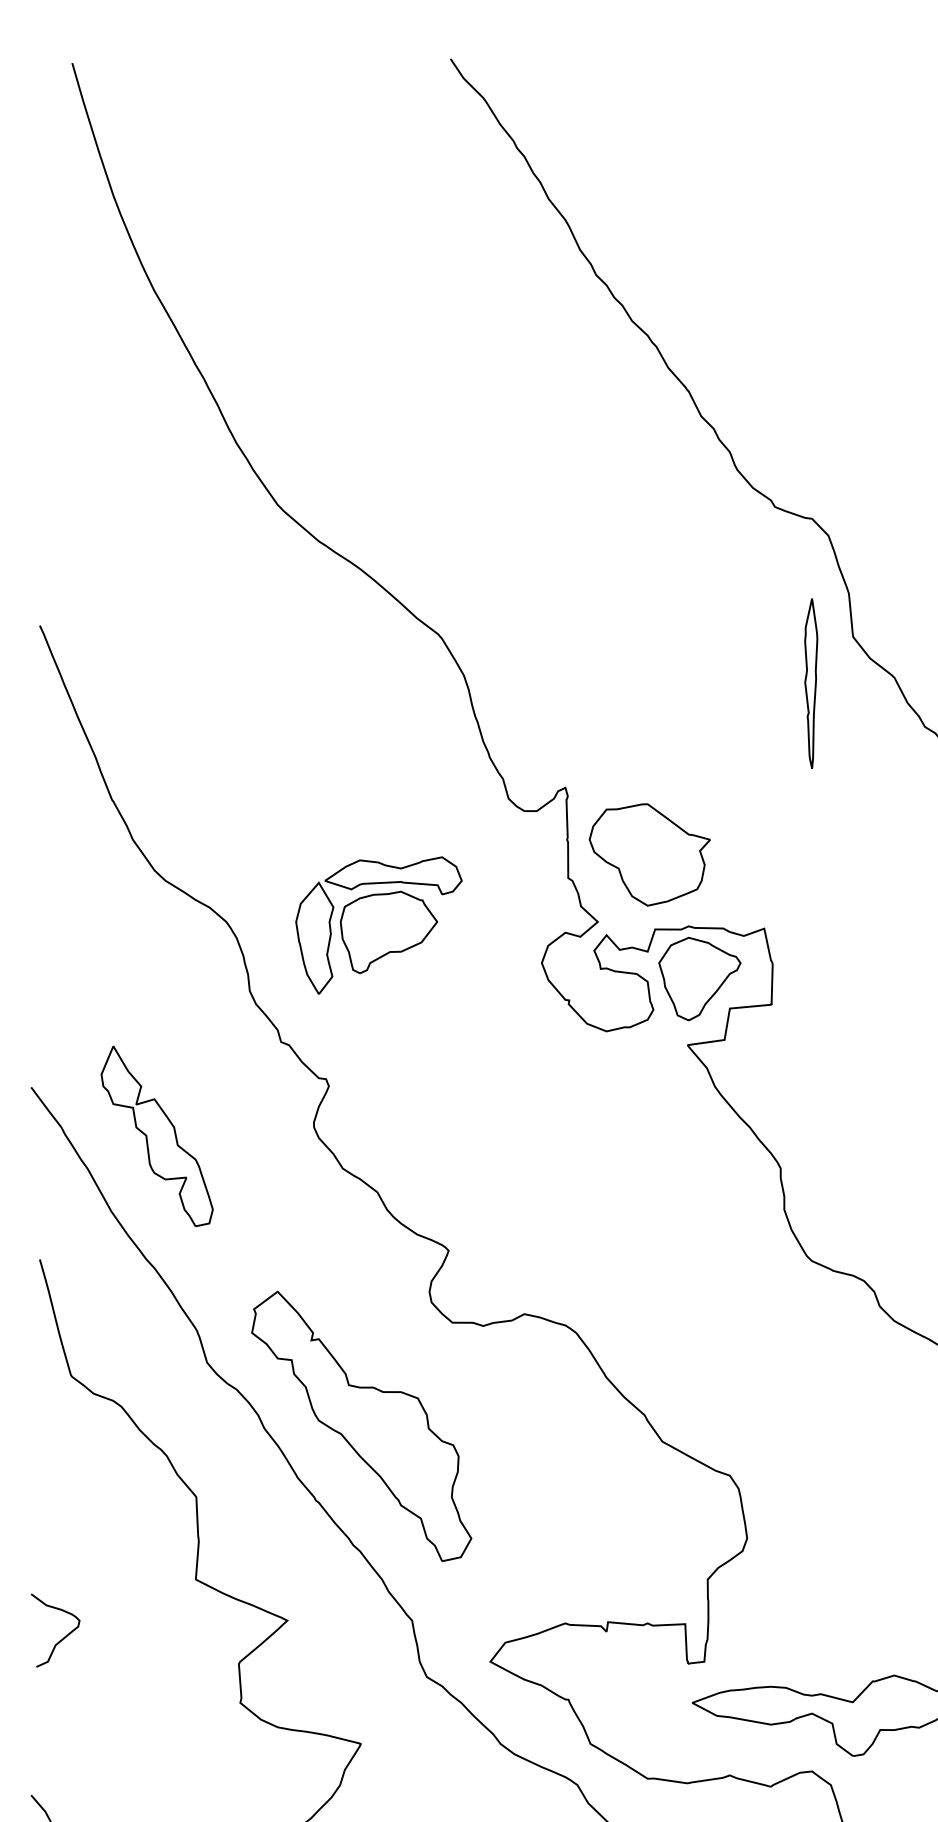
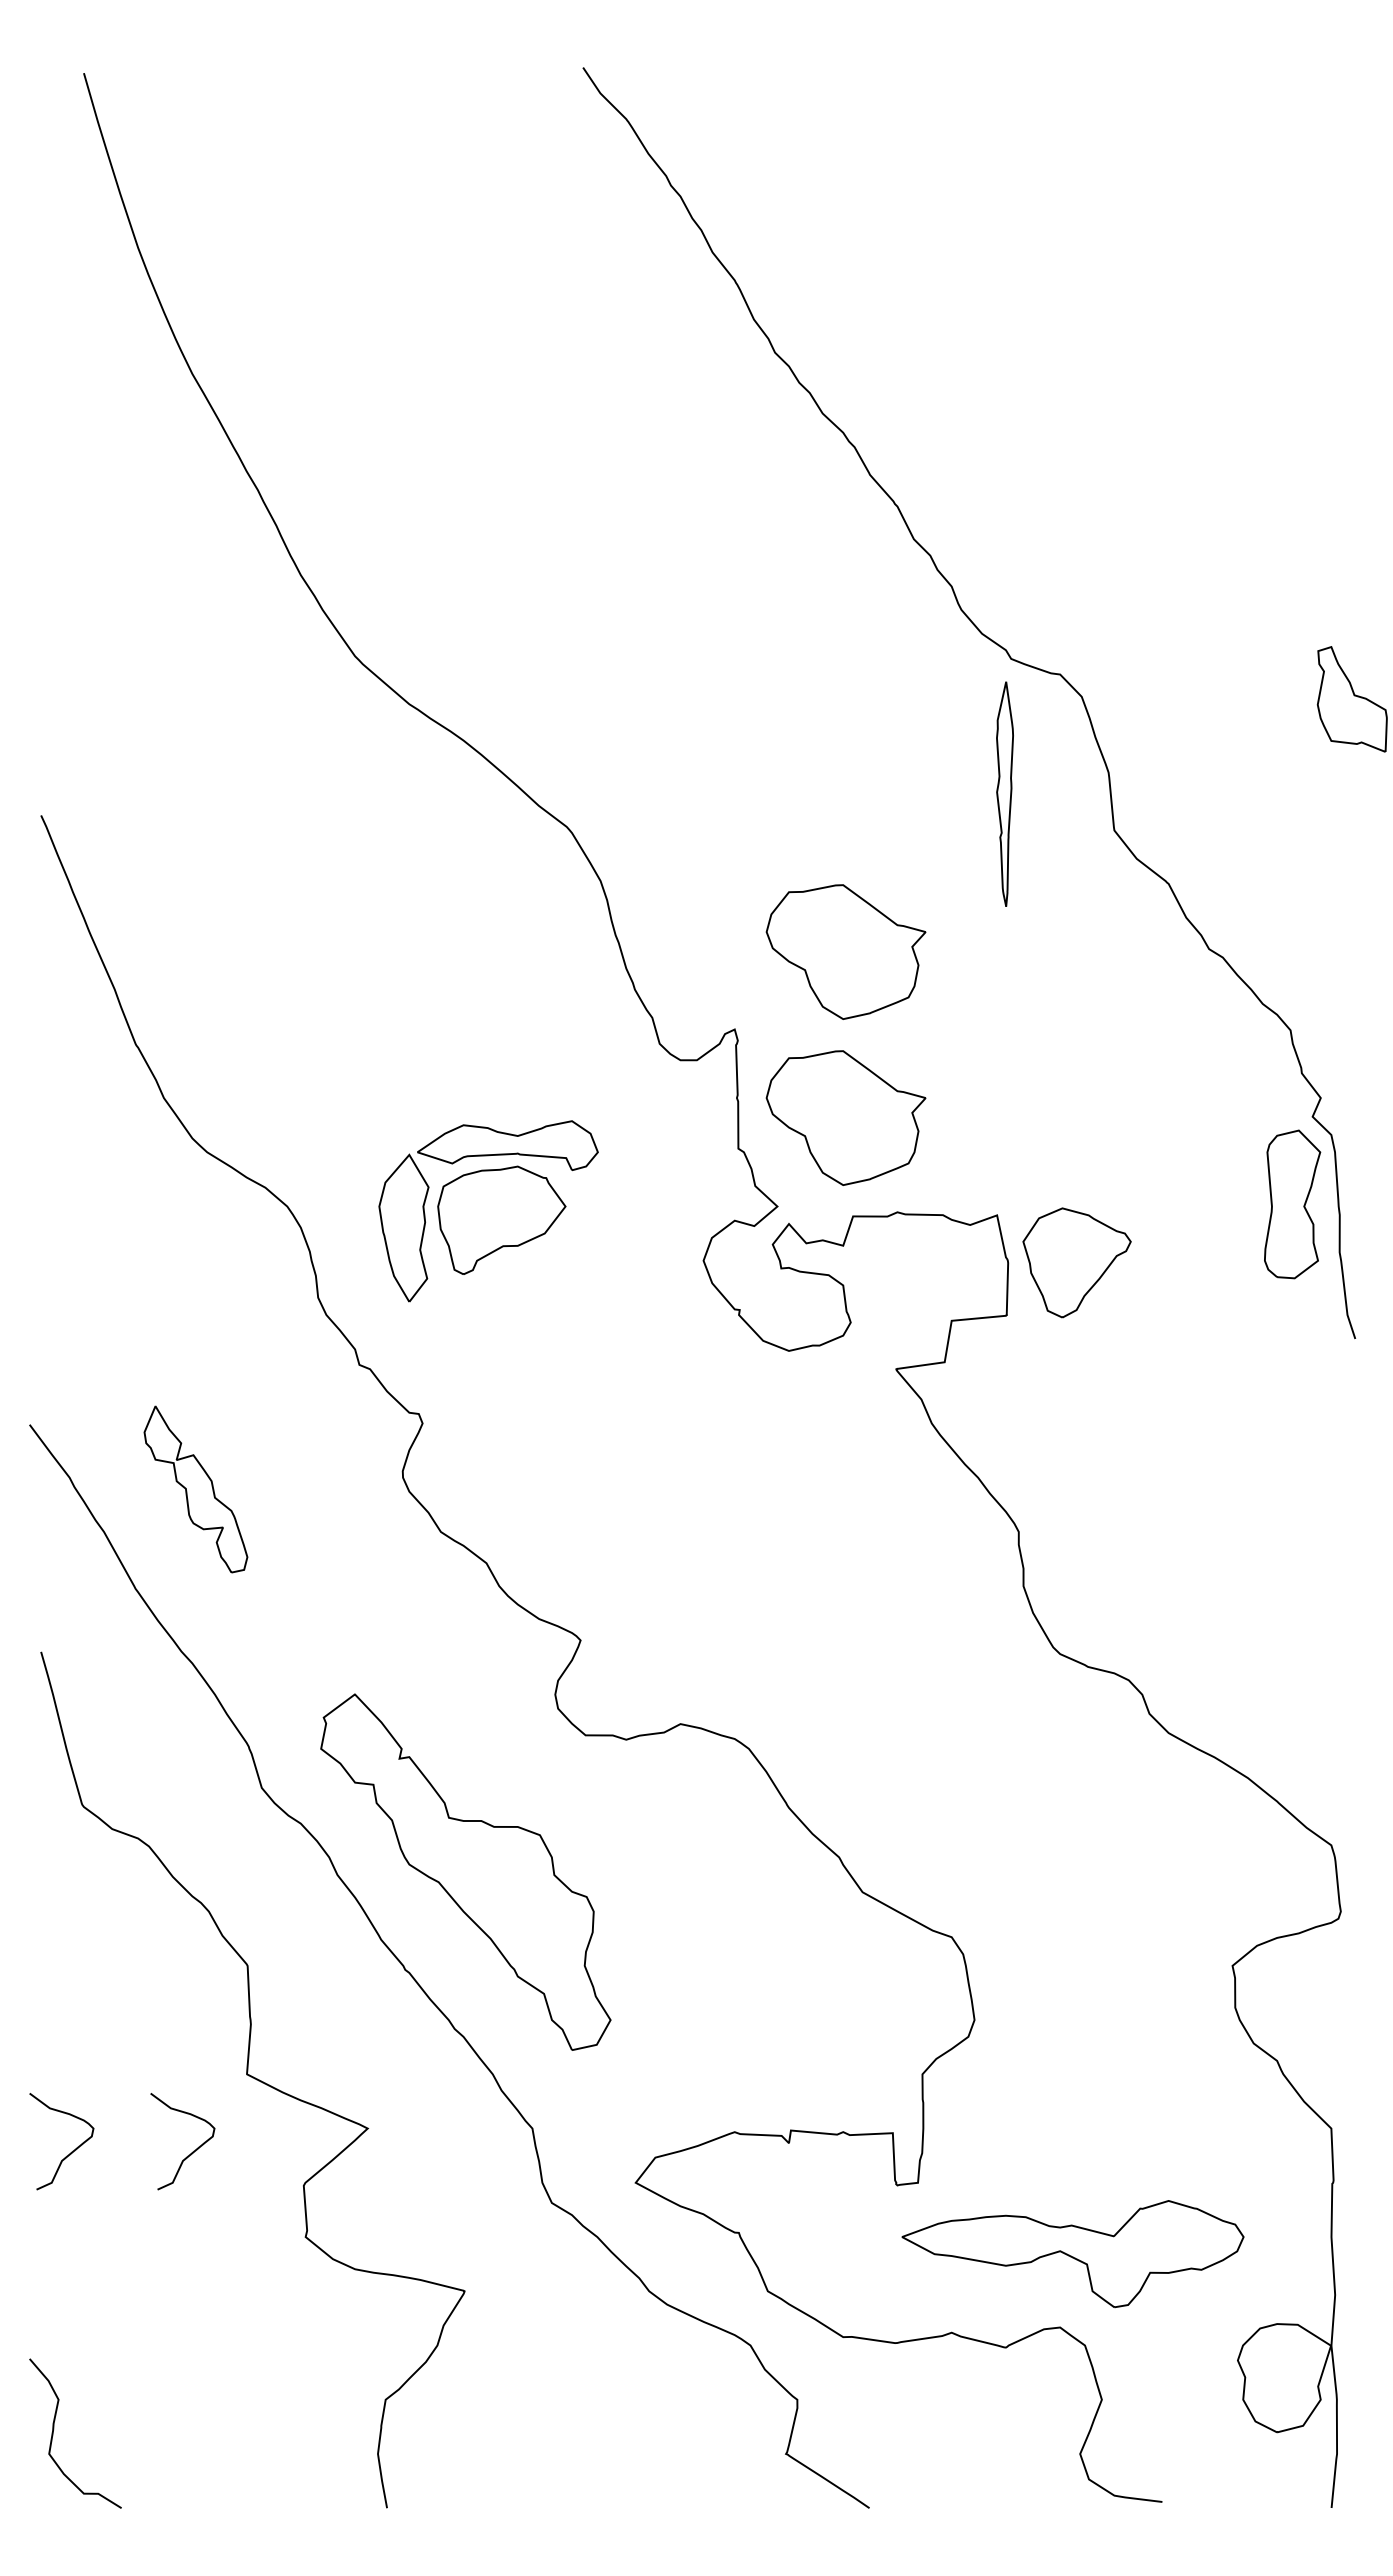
part: (810, 683) -> (1004, 793), moved
part: (649, 728) -> (845, 951), added
part: (699, 978) -> (1076, 1262), moved
part: (156, 1136) -> (195, 1489), size x0.7
curve: (154, 1638) -> (192, 2151), added

